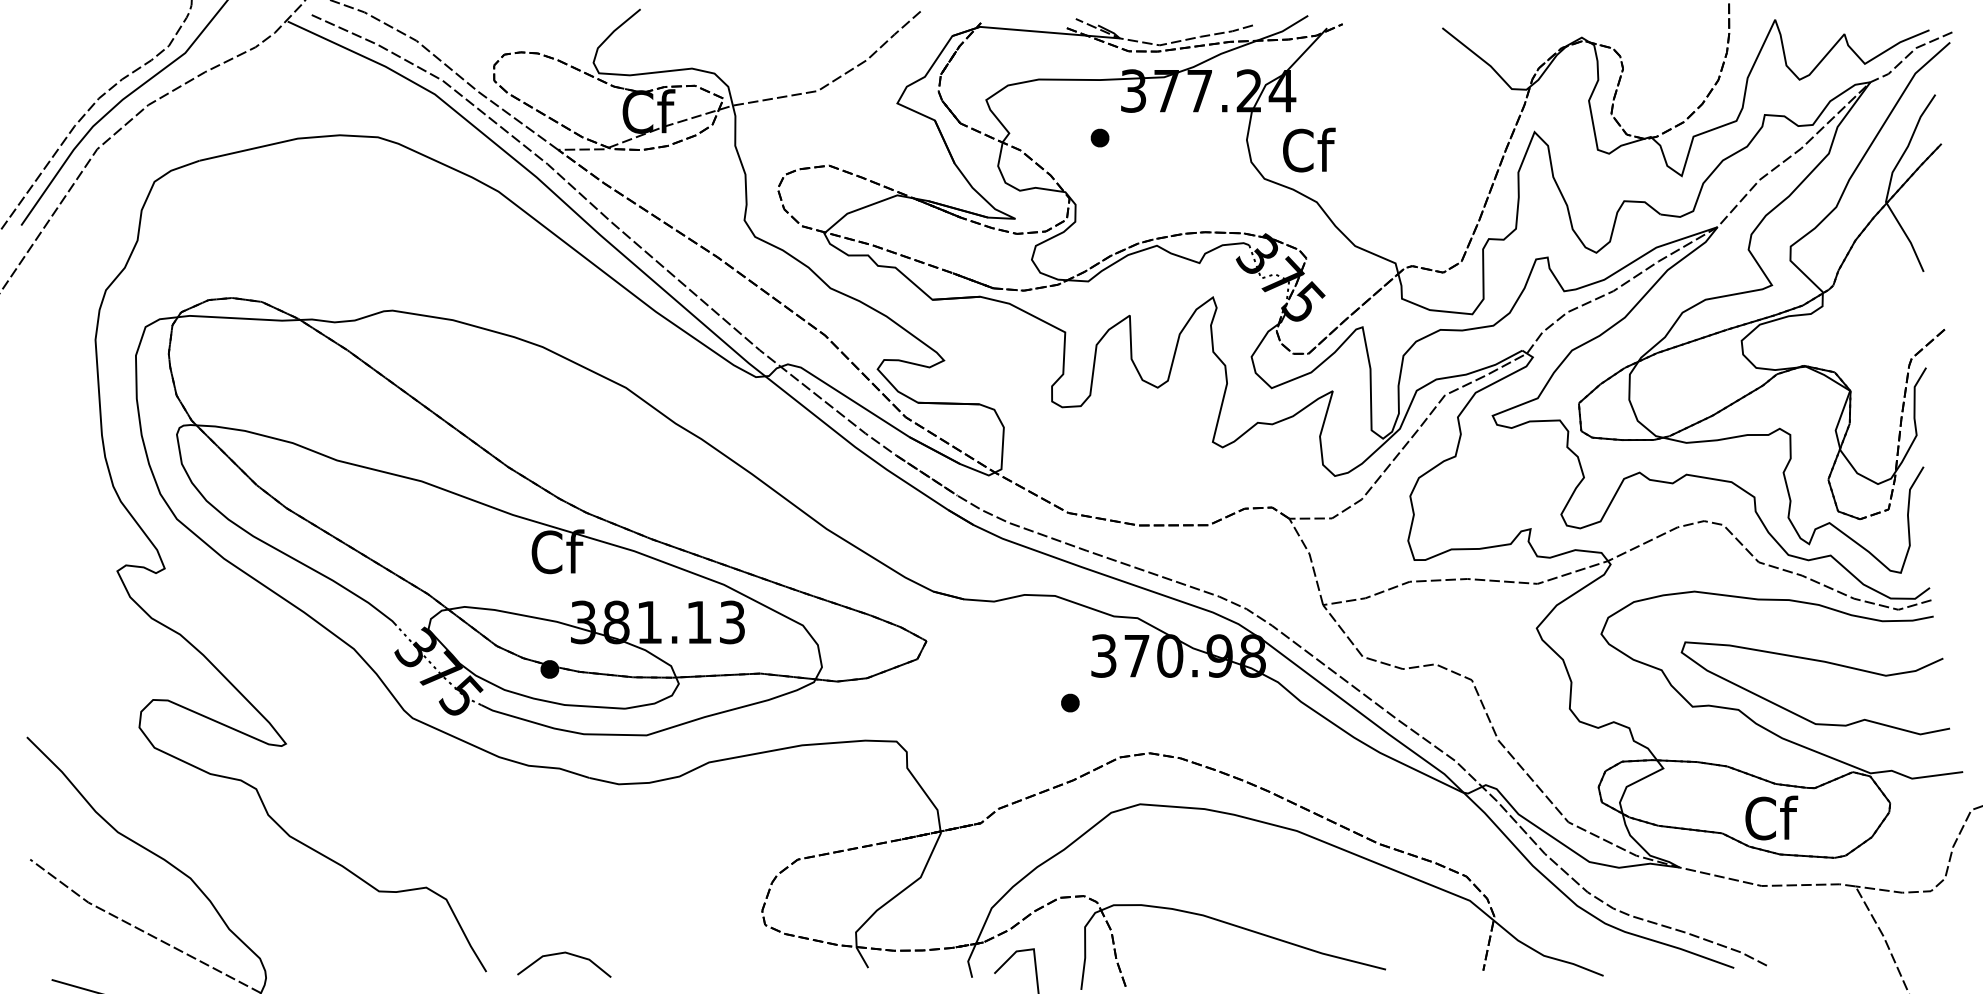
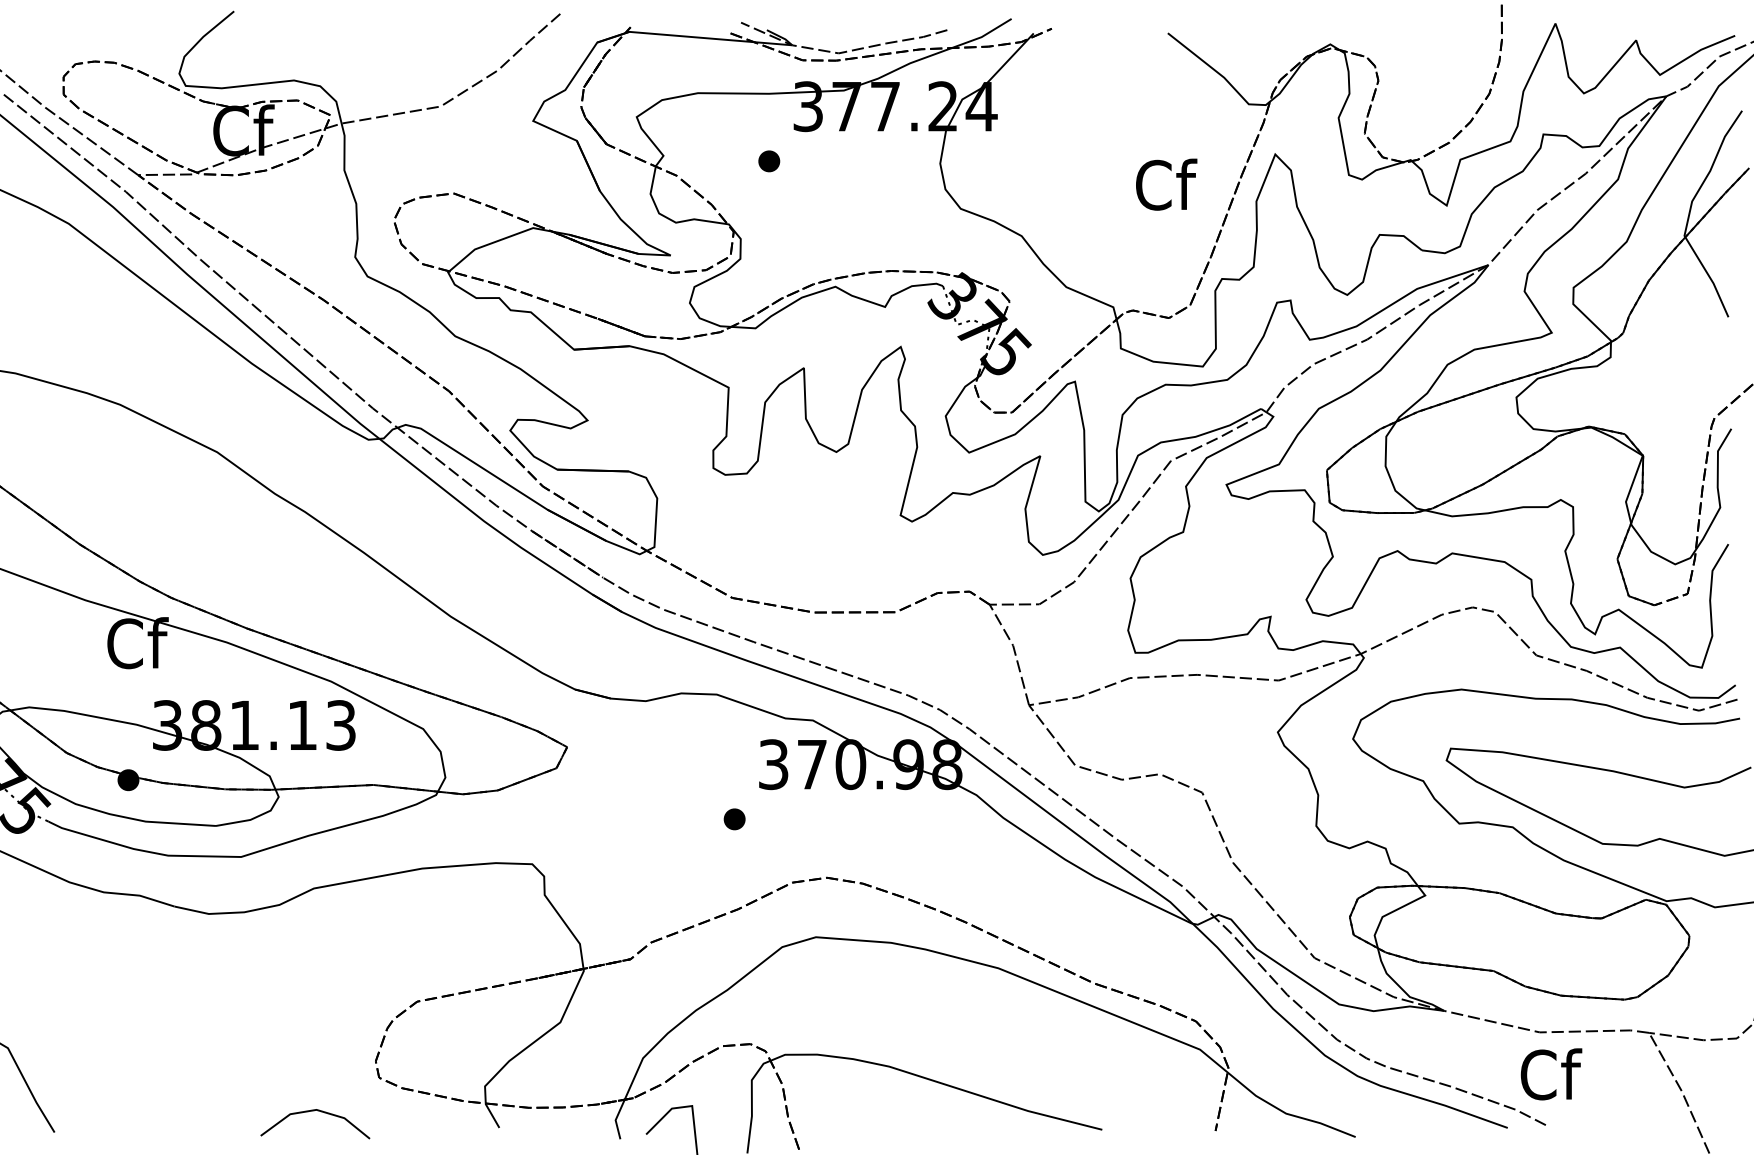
text: (1309, 149) -> (1166, 183), moved
text: (1771, 817) -> (1551, 1073), moved
line: (561, 954) -> (312, 1112), moved

